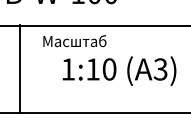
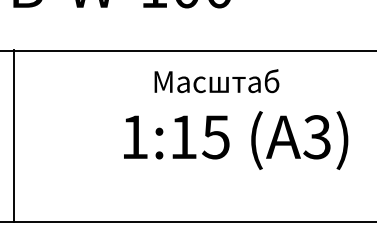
text: (74, 41) -> (216, 81), moved
line: (20, 68) -> (14, 135), moved
text: (109, 69) -> (216, 137), 1:10 -> 1:15

